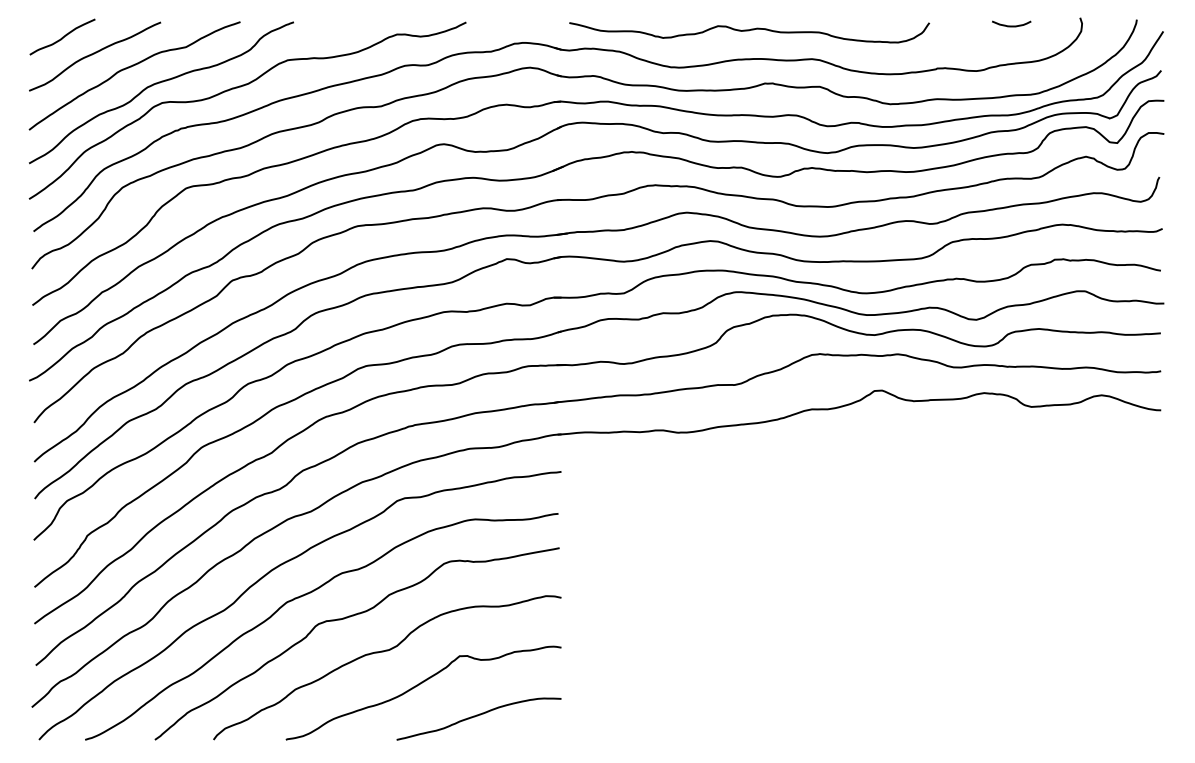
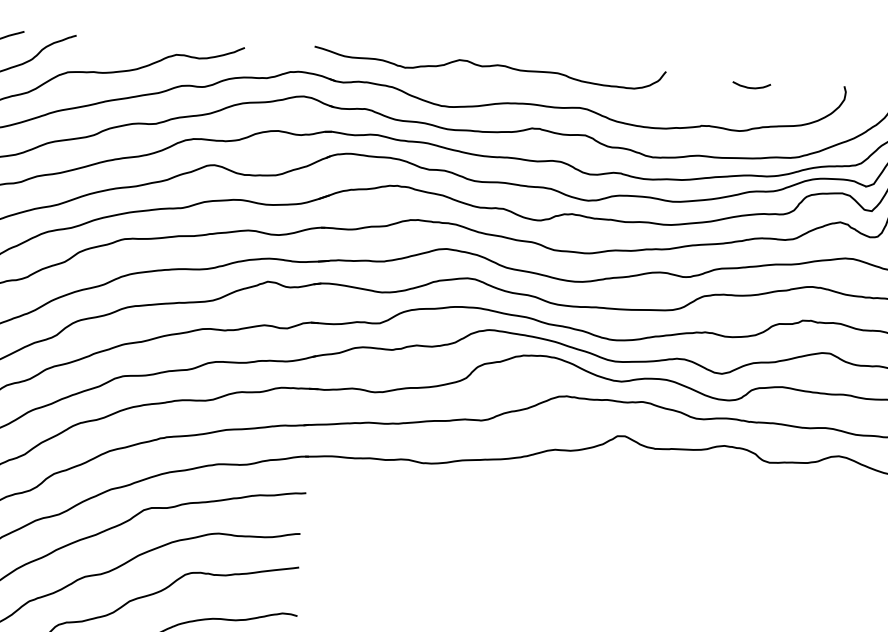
curve: (1011, 25) -> (751, 87), moved
curve: (749, 31) -> (489, 67), moved

